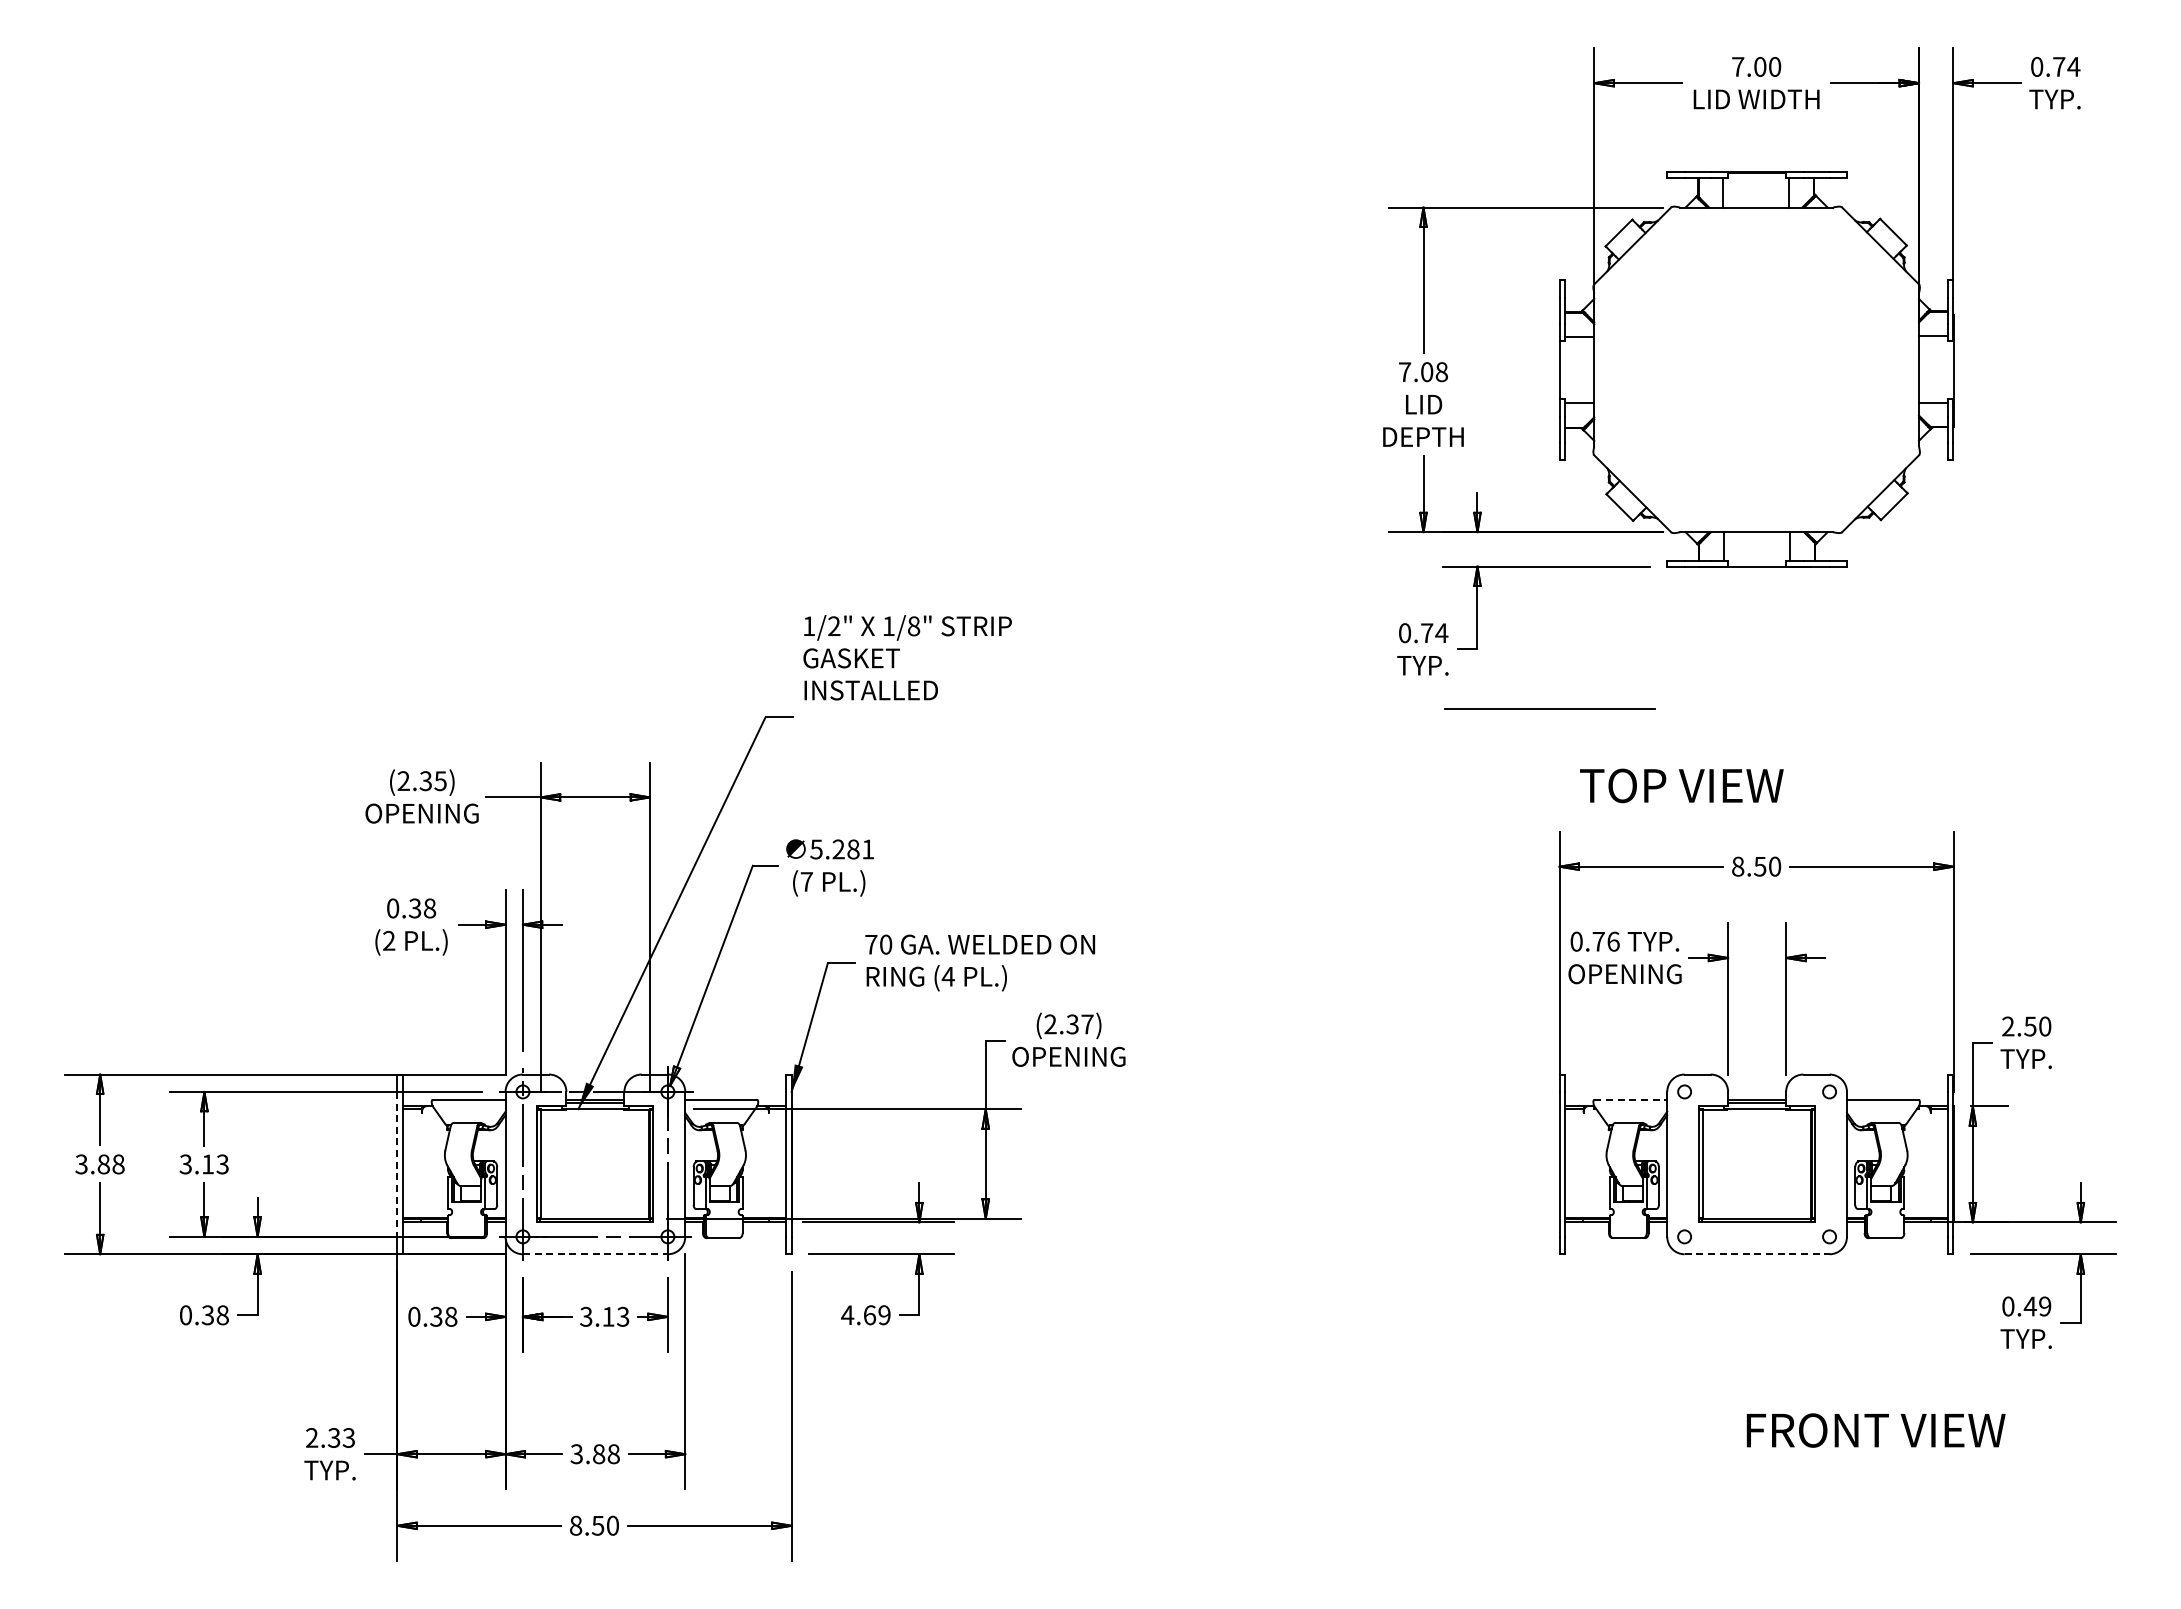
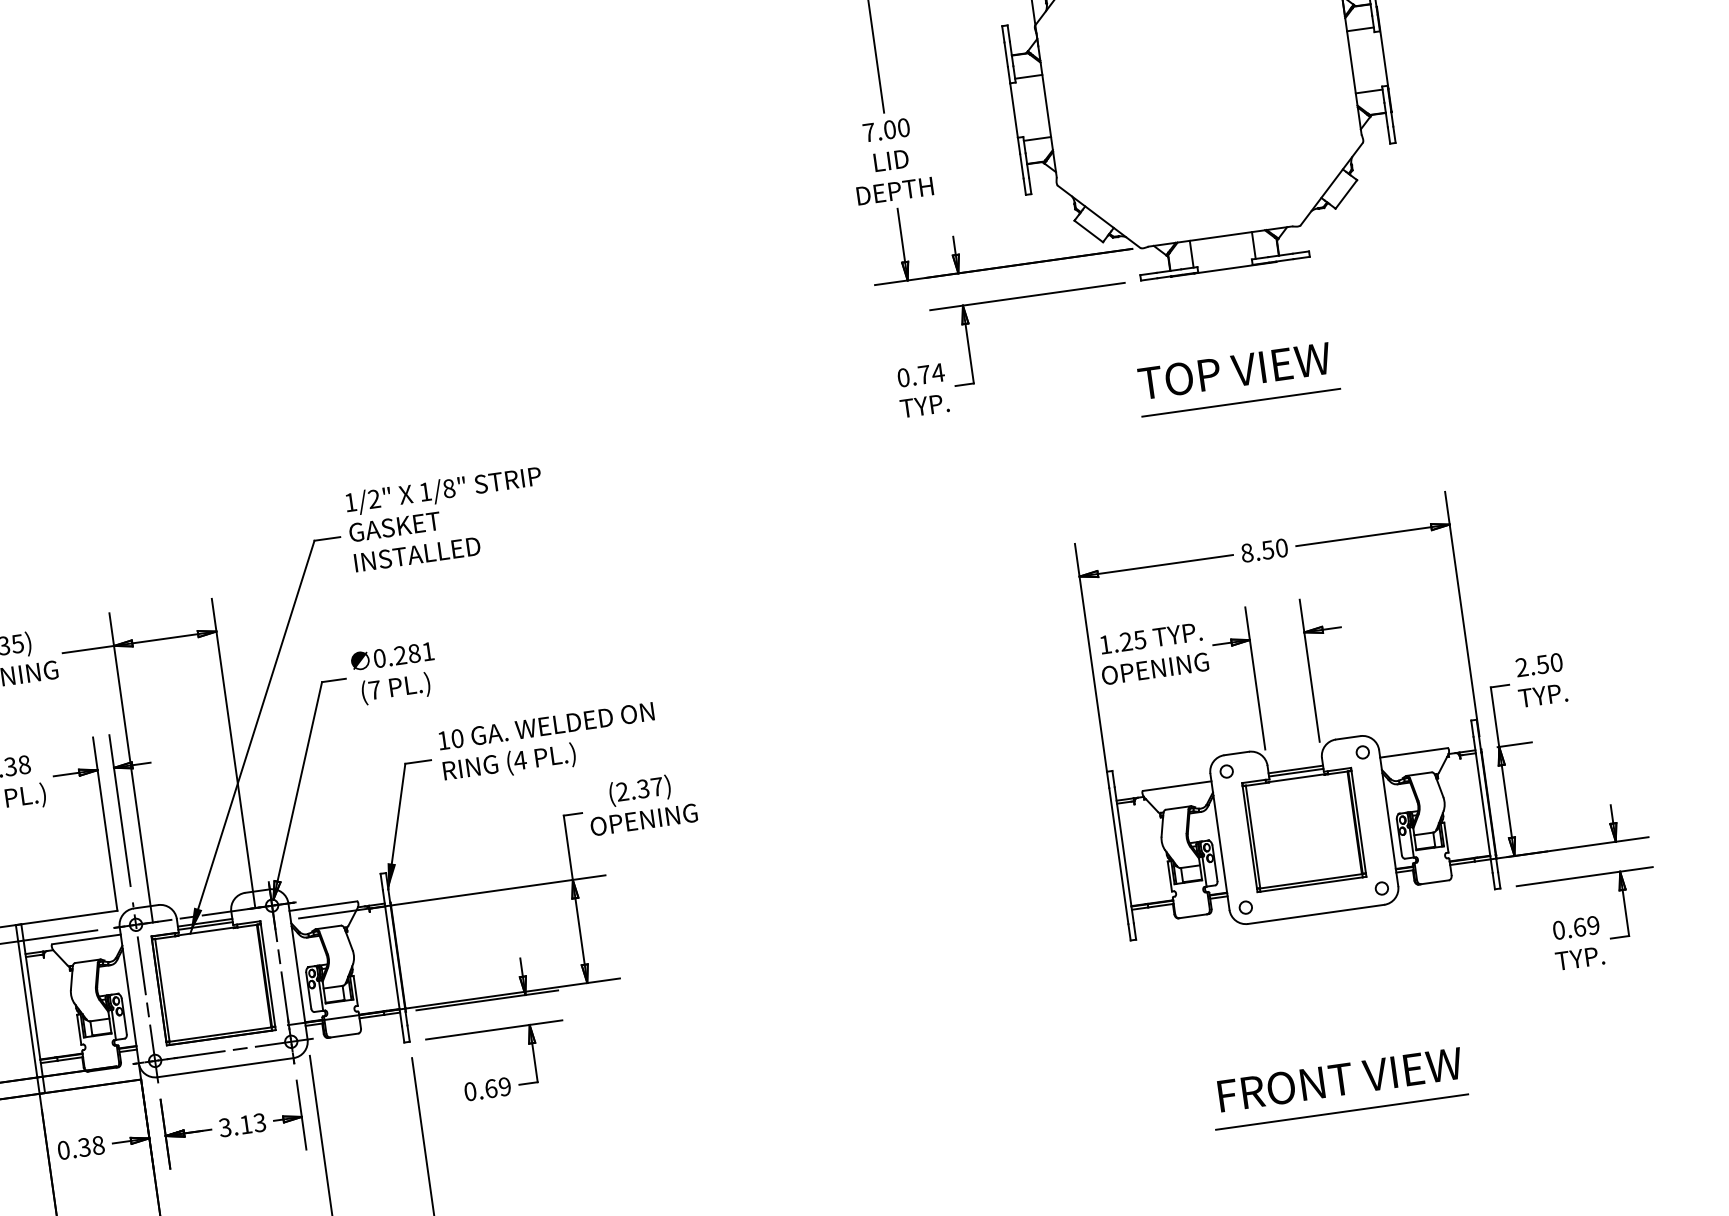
text: (1441, 371) -> (903, 127), 7.08 -> 7.00
text: (907, 657) -> (447, 518), moved
line: (1549, 708) -> (1240, 402), moved
text: (1681, 785) -> (1234, 370), moved
text: (816, 849) -> (379, 658), 5.281 -> 0.281
text: (1594, 941) -> (1122, 642), 0.76 -> 1.25
text: (871, 944) -> (443, 740), 70 -> 10
line: (1631, 1099) -> (1177, 785), dashed -> solid
line: (397, 1164) -> (27, 1009), dashed -> solid
line: (595, 1254) -> (225, 1067), dashed -> solid
line: (1757, 1254) -> (1316, 914), dashed -> solid
text: (2029, 1306) -> (1578, 927), 0.49 -> 0.69
text: (847, 1315) -> (470, 1091), 4.69 -> 0.69
text: (1875, 1430) -> (1339, 1079), moved
line: (1754, 1464) -> (1341, 1112), added

